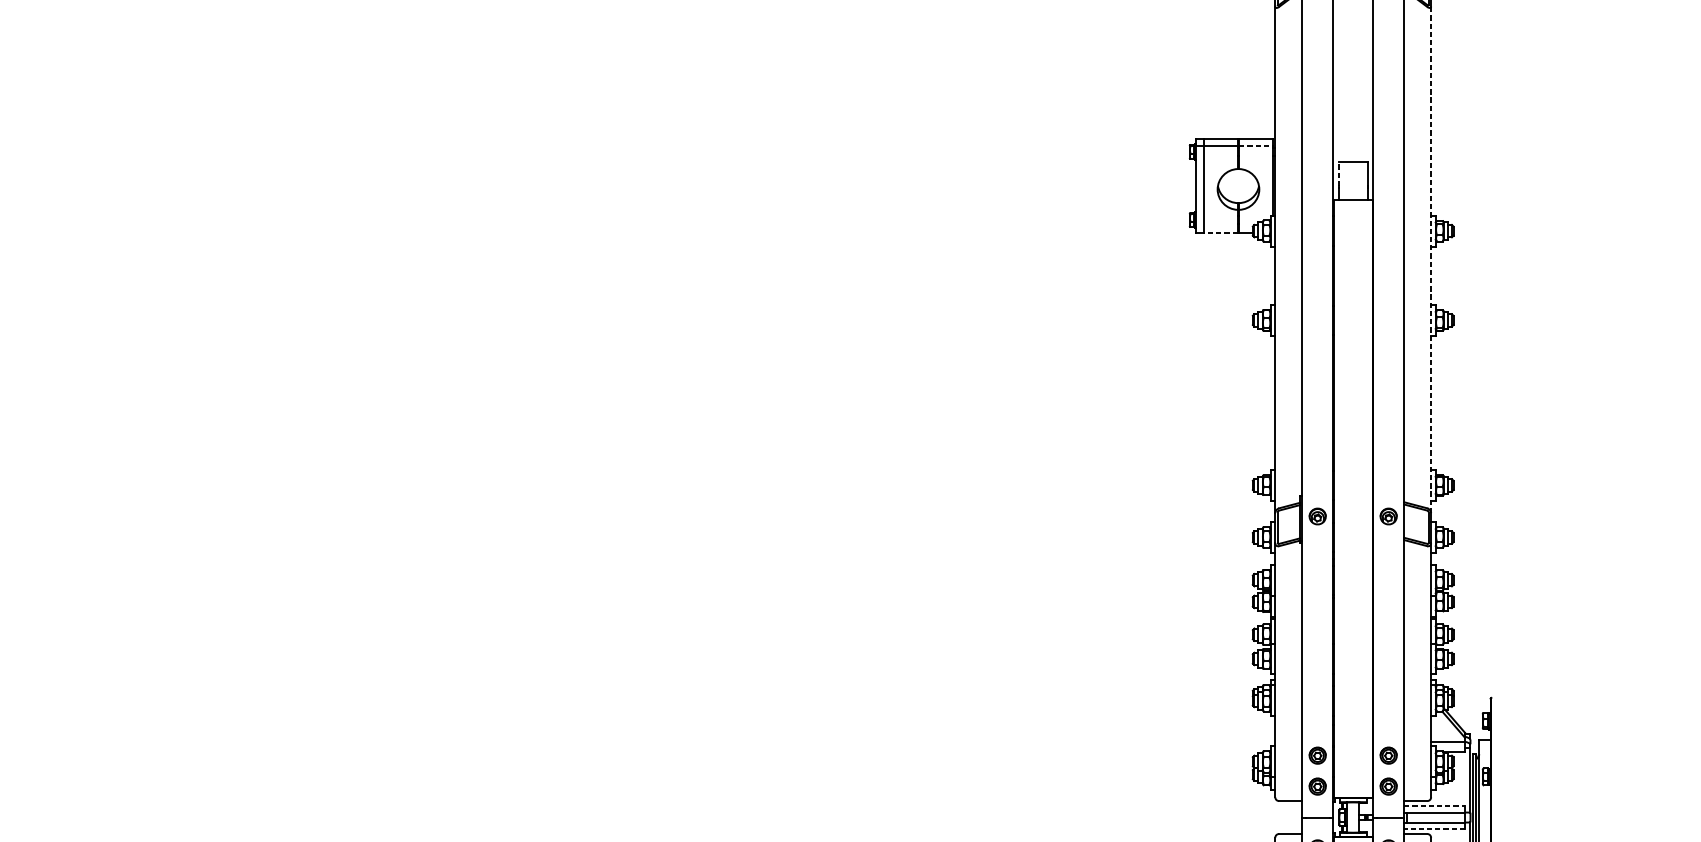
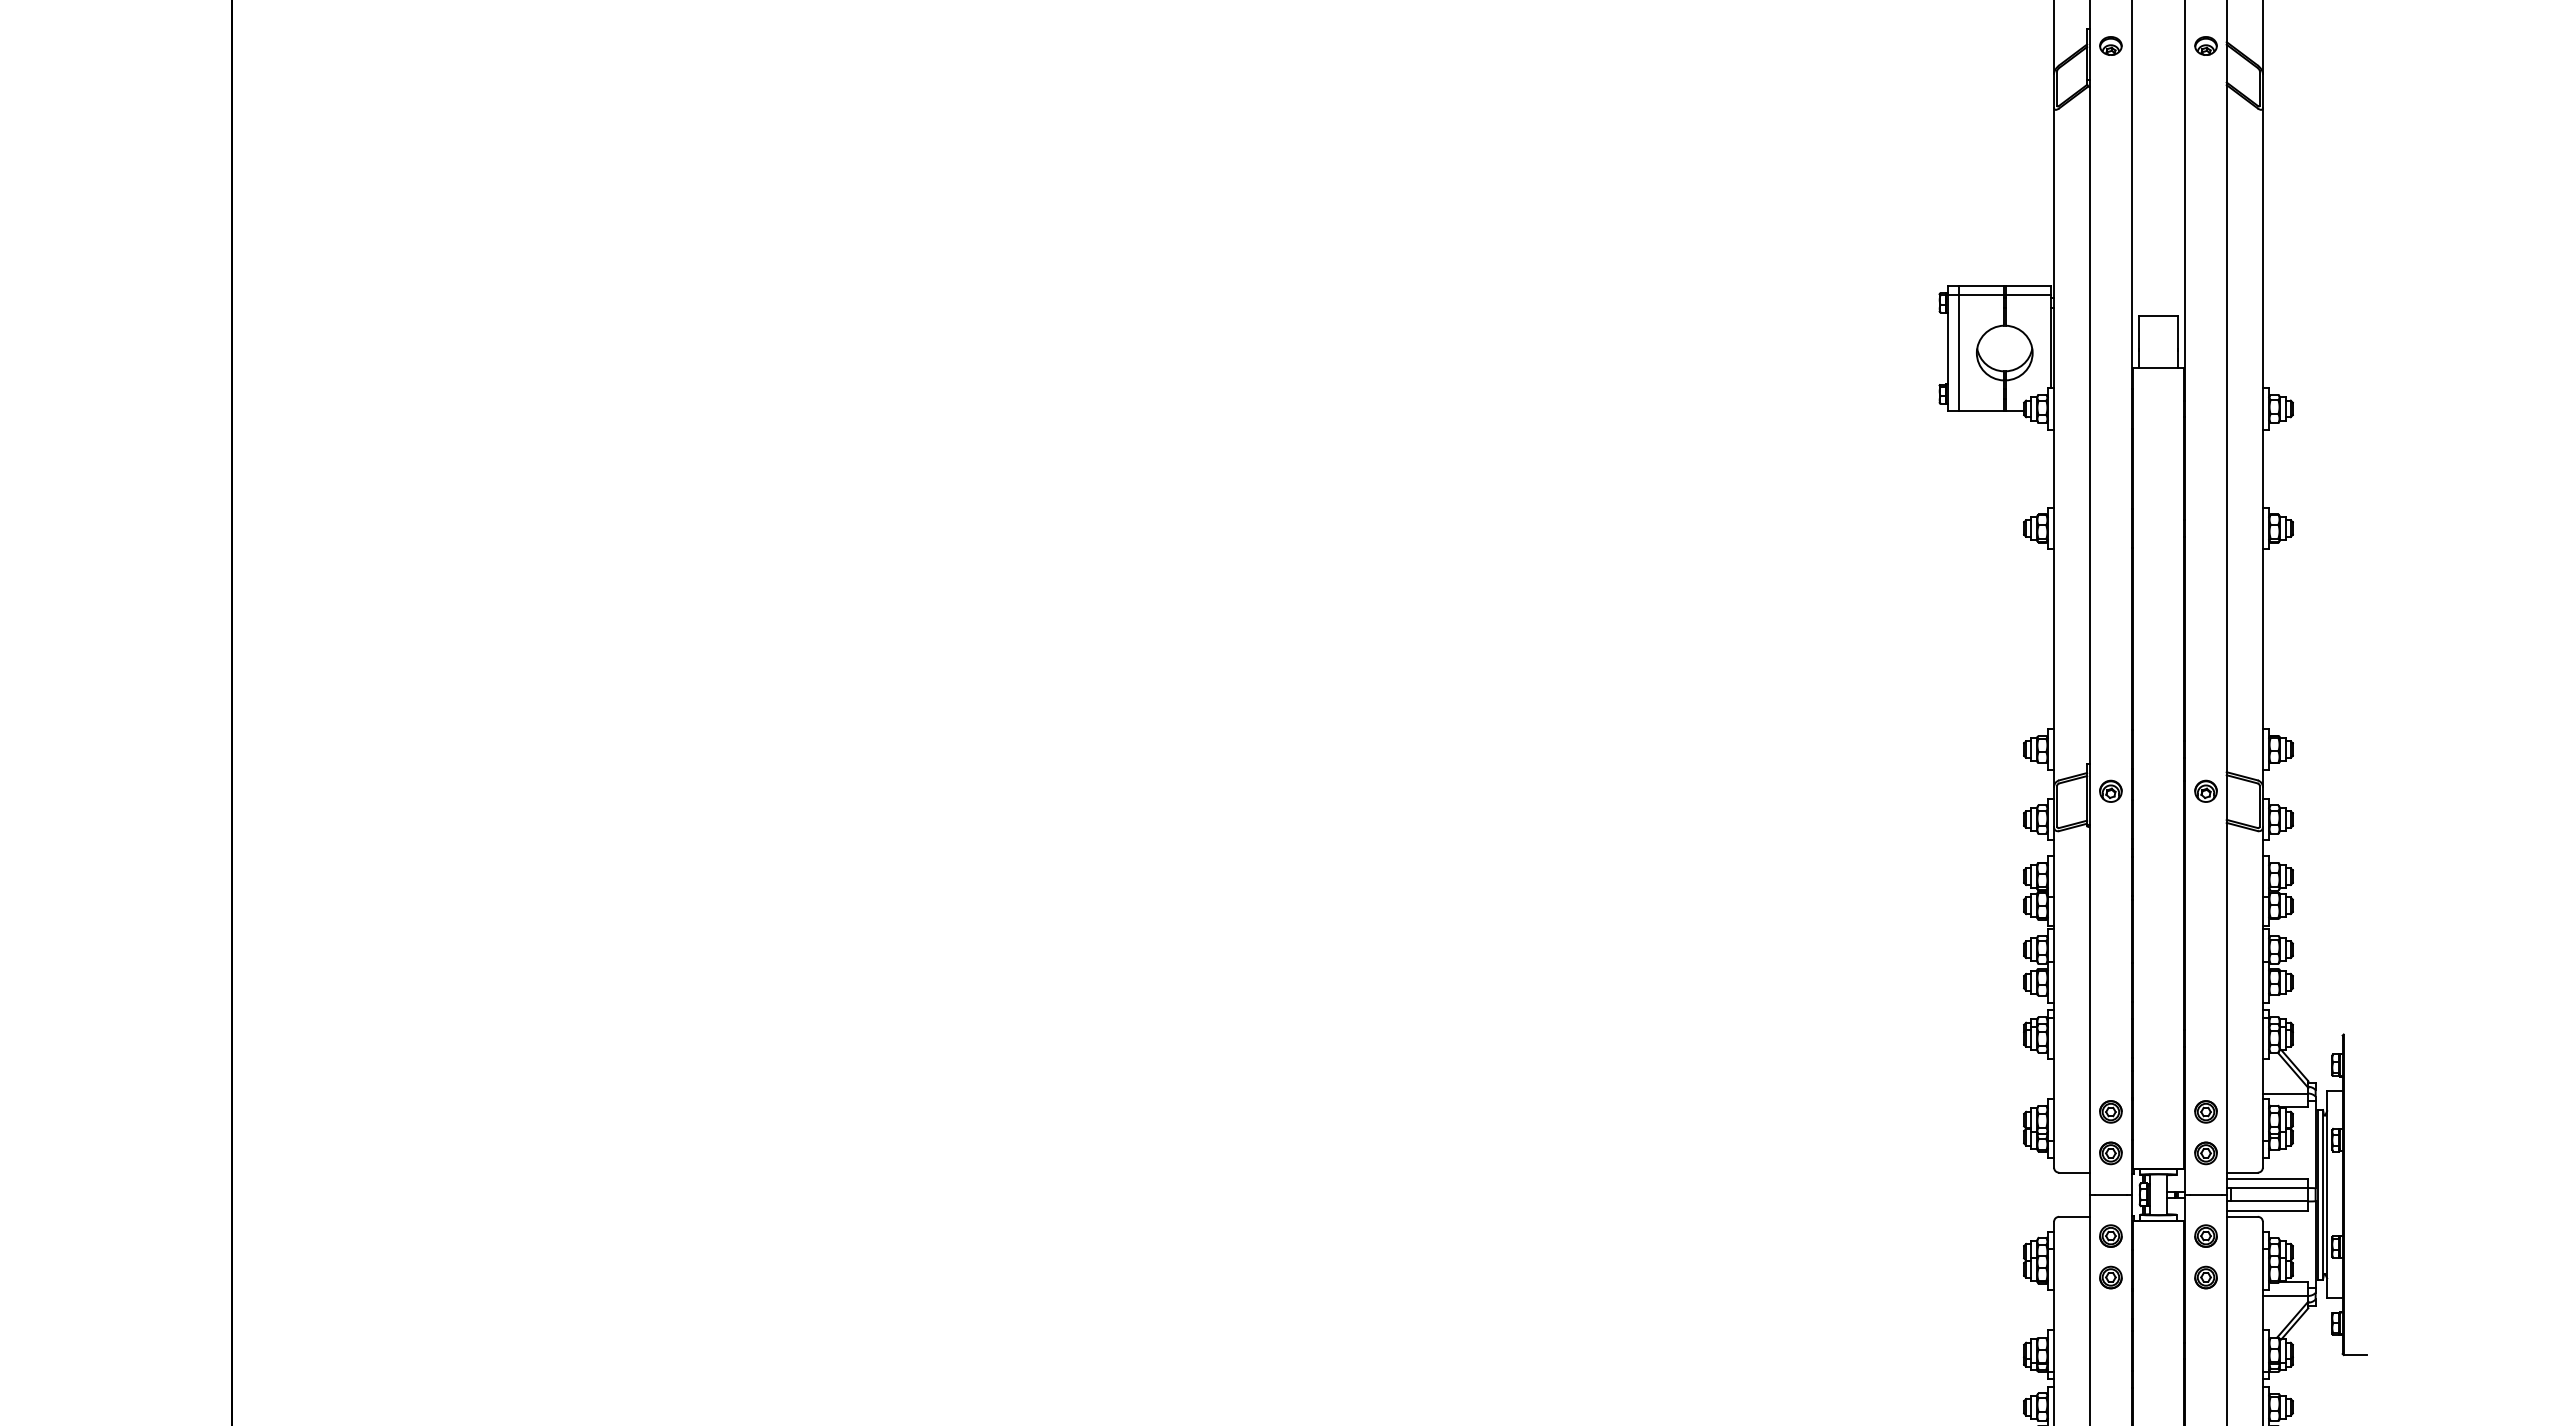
line: (1256, 145) -> (2028, 294), dashed -> solid
line: (1338, 174) -> (2138, 332), dashed -> solid
line: (1220, 233) -> (1980, 411), dashed -> solid
line: (1430, 259) -> (2262, 446), dashed -> solid
line: (1434, 805) -> (2267, 1178), dashed -> solid
line: (1434, 829) -> (2267, 1210), dashed -> solid

